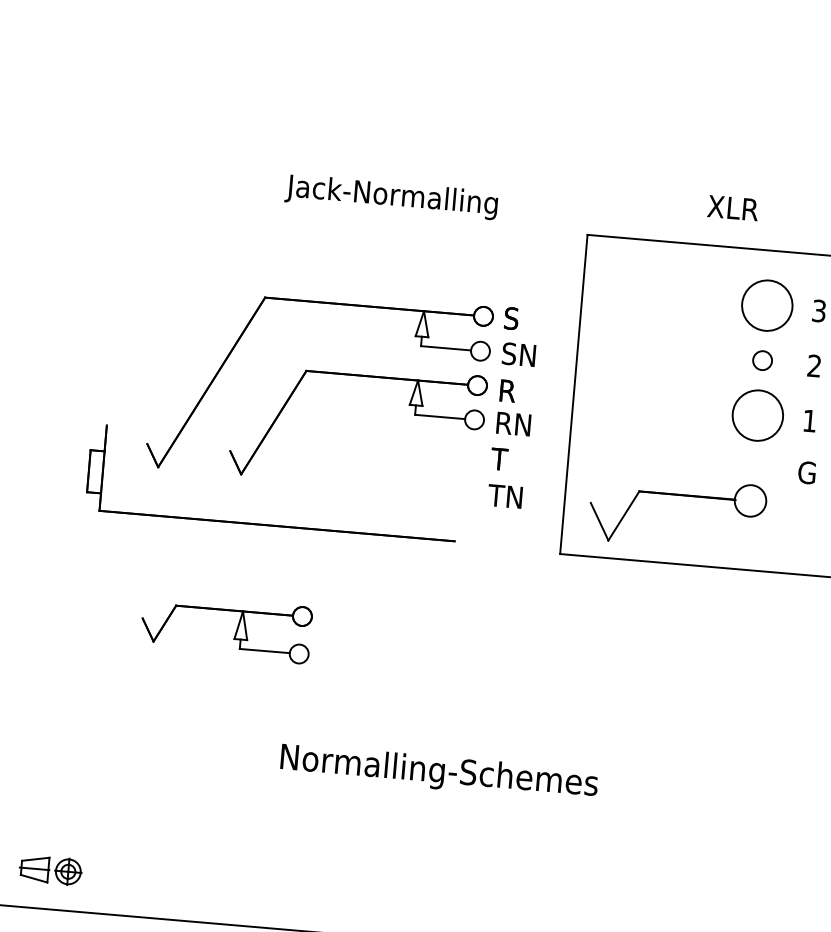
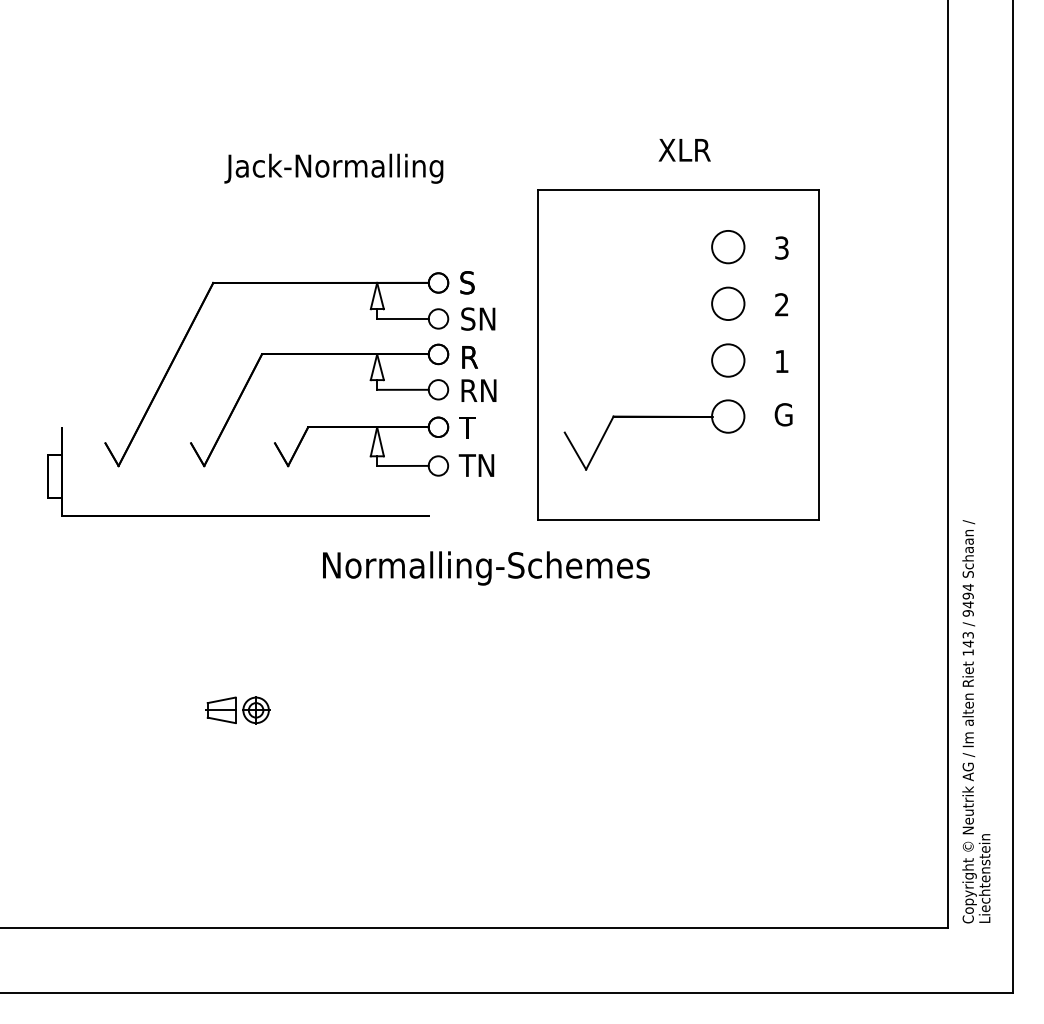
circle: (767, 305) -> (728, 246), size x0.62
circle: (762, 360) -> (728, 303), size x1.67
circle: (758, 415) -> (728, 360), size x0.62
part: (678, 495) -> (654, 417), moved
part: (235, 630) -> (371, 447), moved
text: (439, 772) -> (486, 568), moved
part: (50, 870) -> (237, 710), moved

